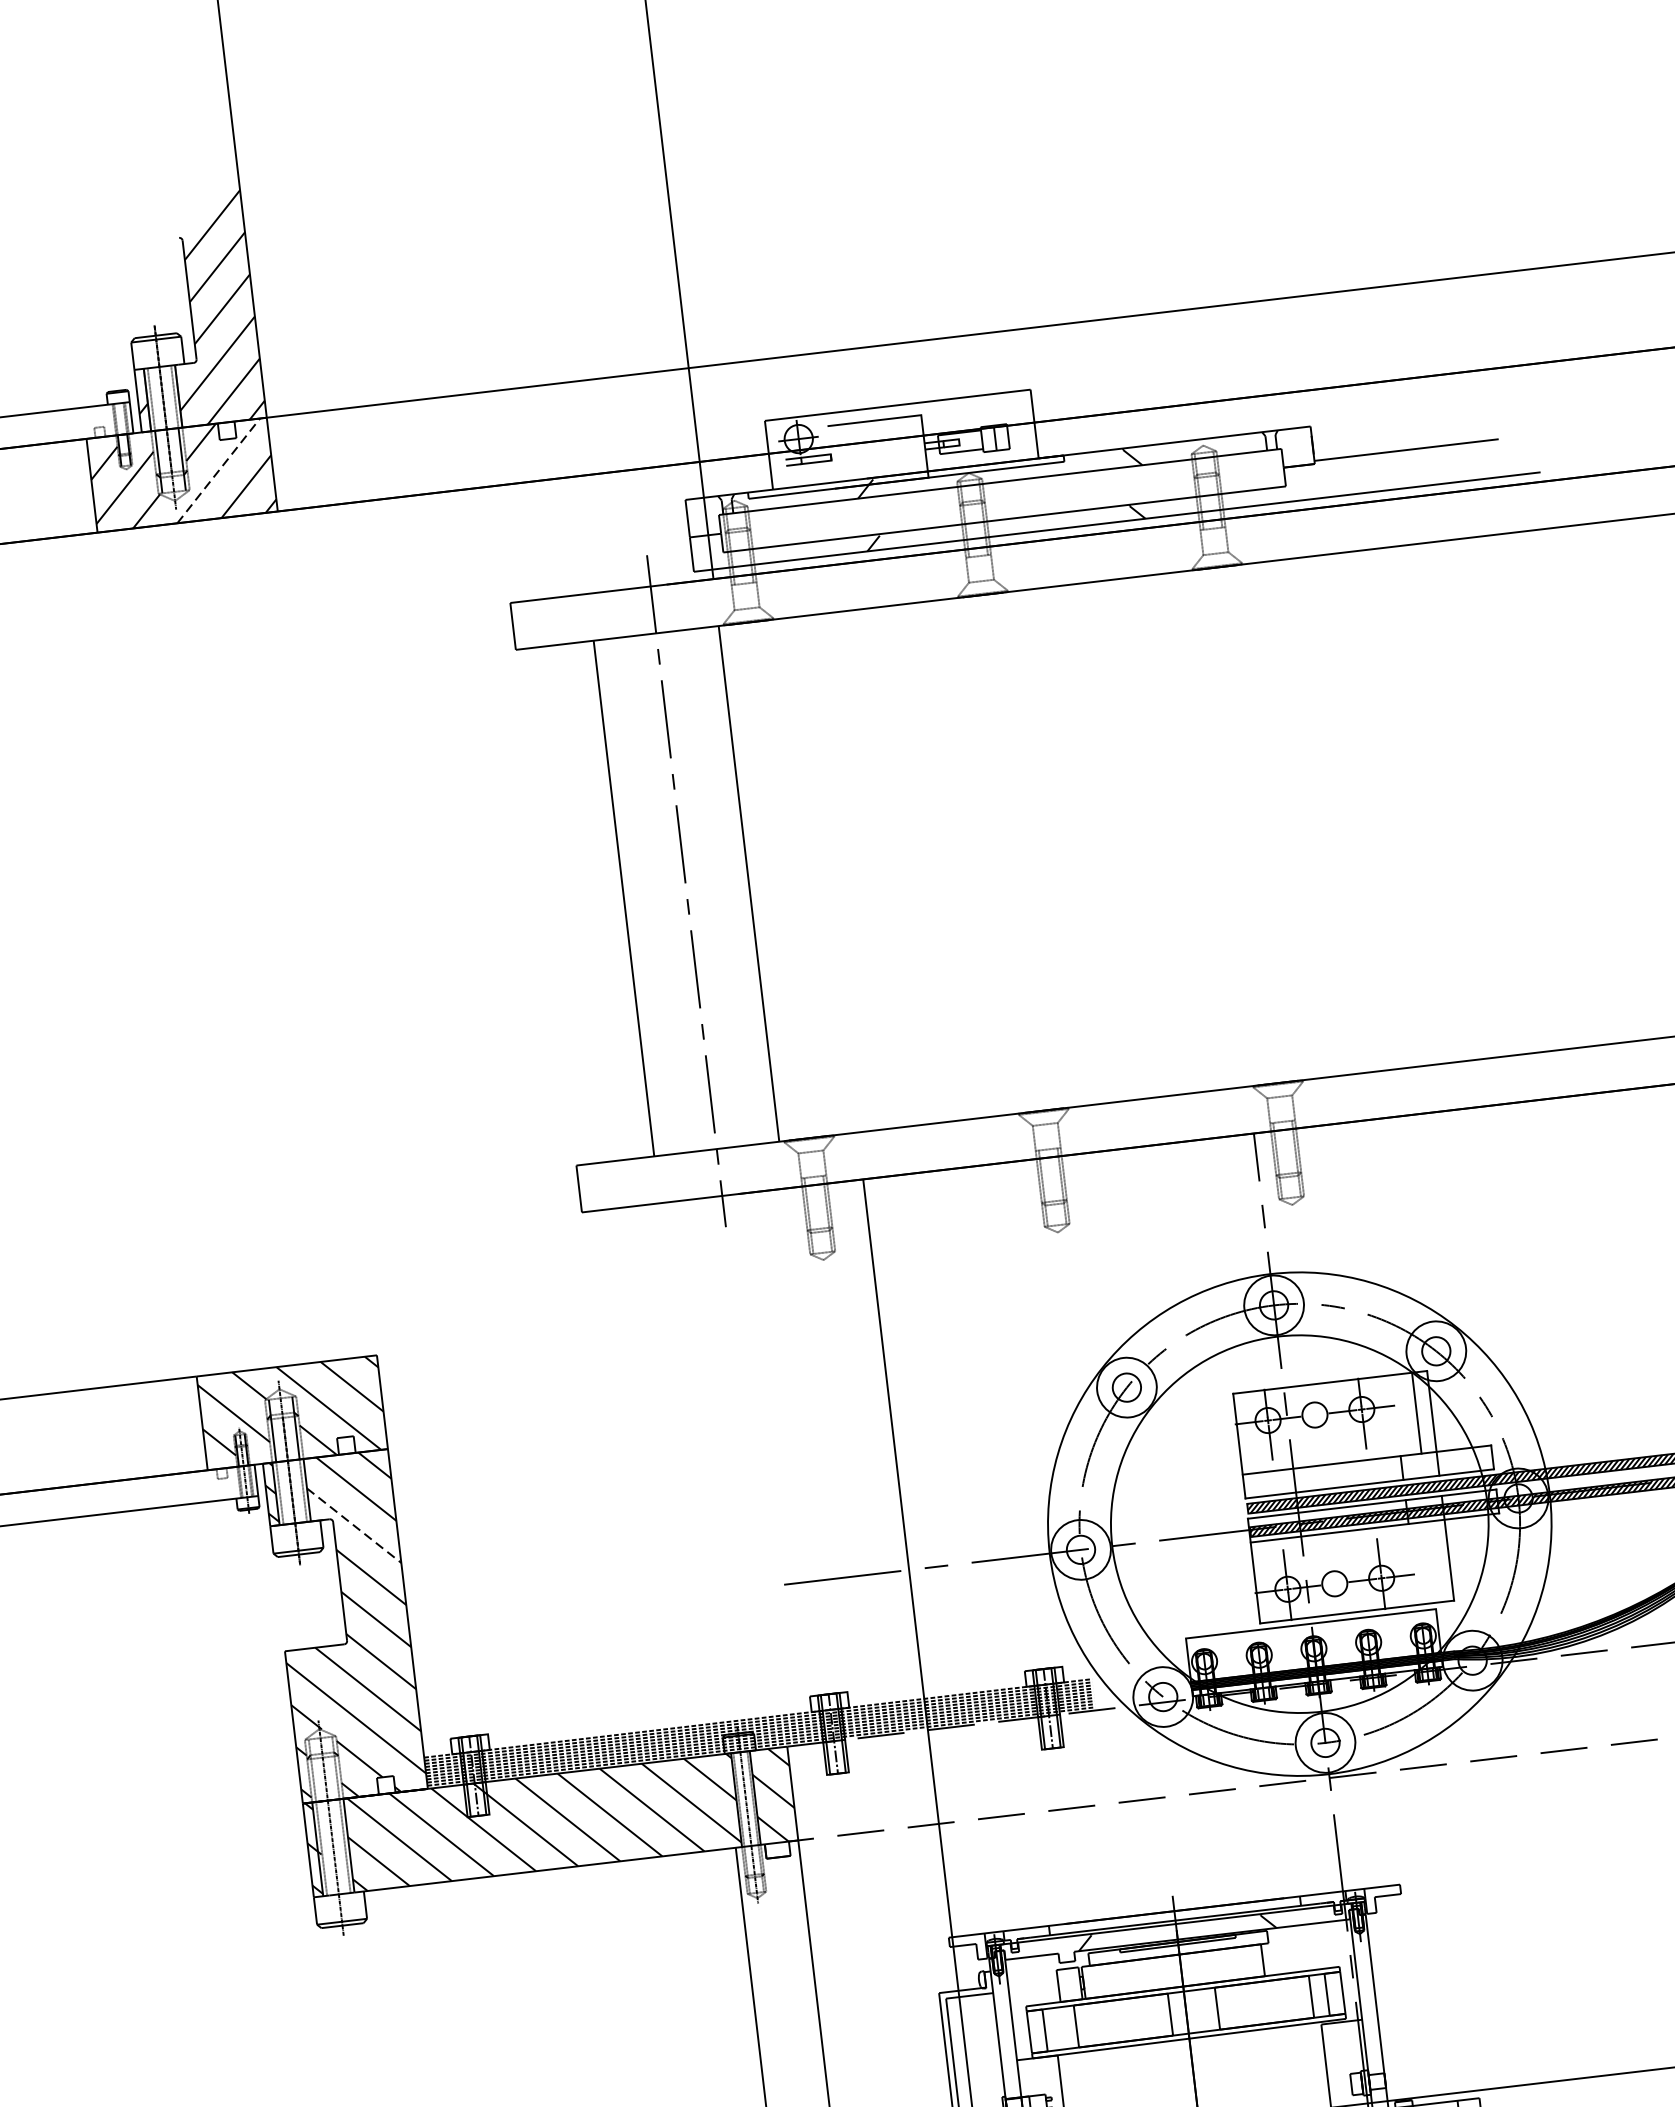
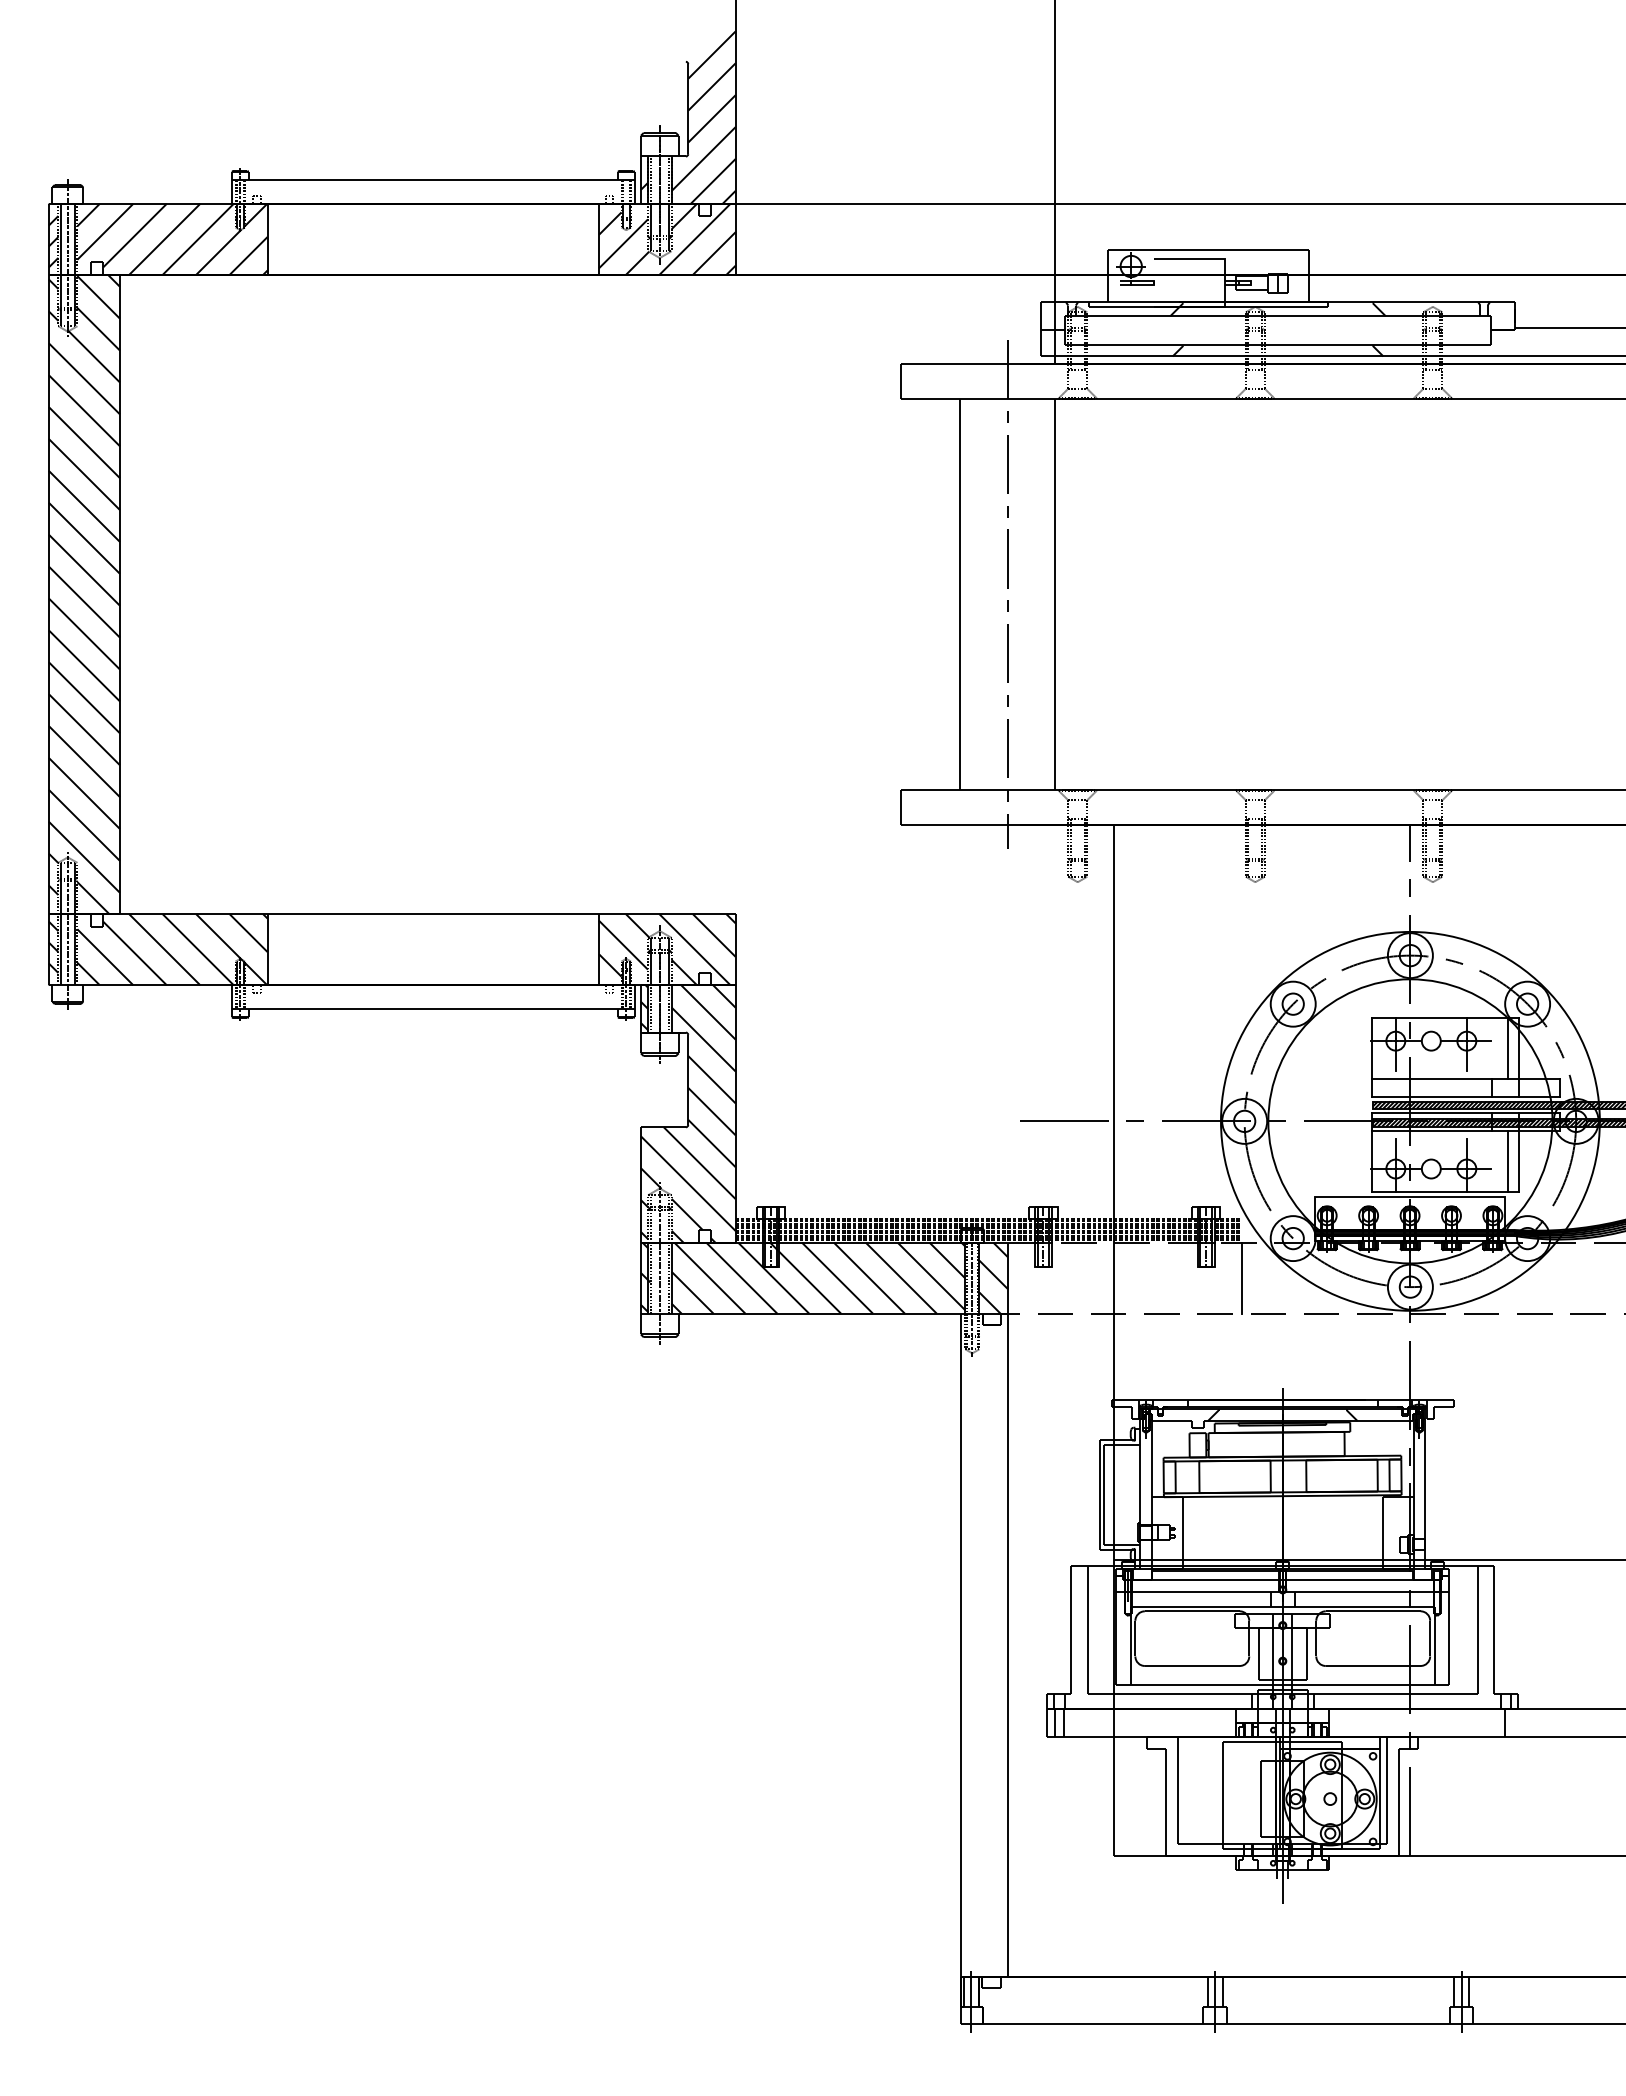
line: (219, 470) -> (695, 239), dashed -> solid
line: (354, 1525) -> (703, 1039), dashed -> solid
line: (1434, 1562) -> (1507, 1161), added
line: (1101, 1756) -> (1241, 1277), added

